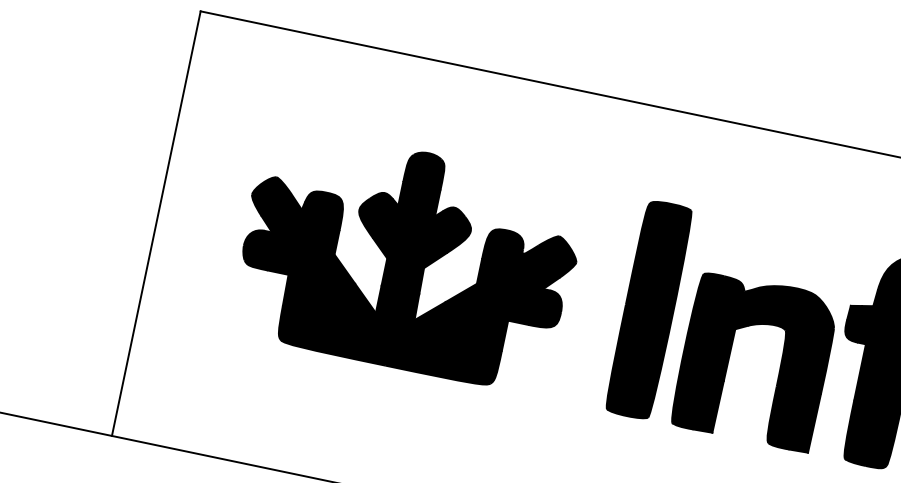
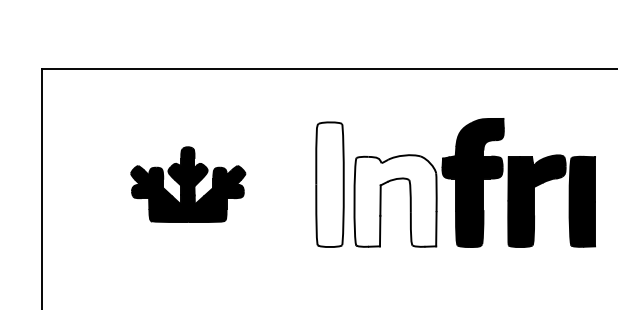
part: (408, 259) -> (188, 184), size x0.6
fill: (648, 309) -> (329, 184), removed
fill: (755, 360) -> (395, 200), removed

